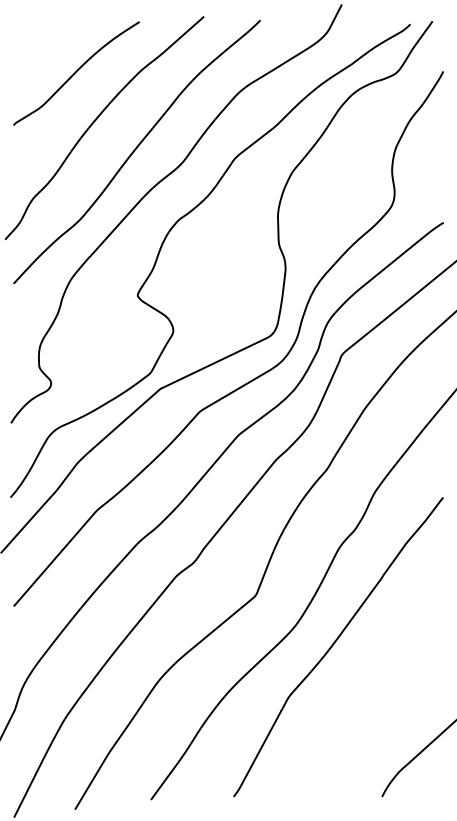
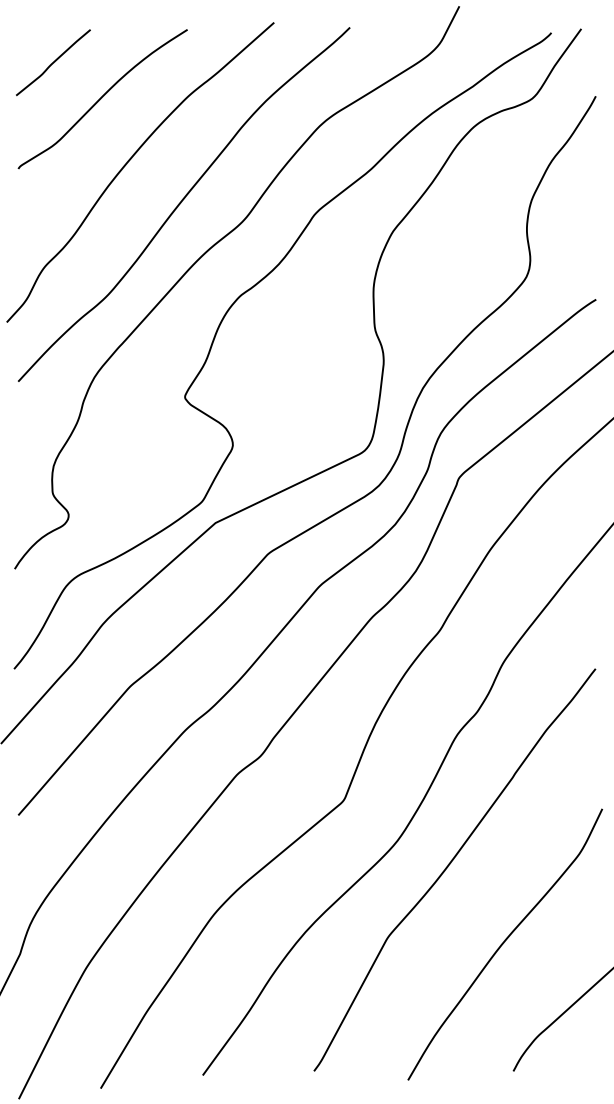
curve: (39, 46) -> (53, 62), added
curve: (375, 701) -> (504, 943), added

